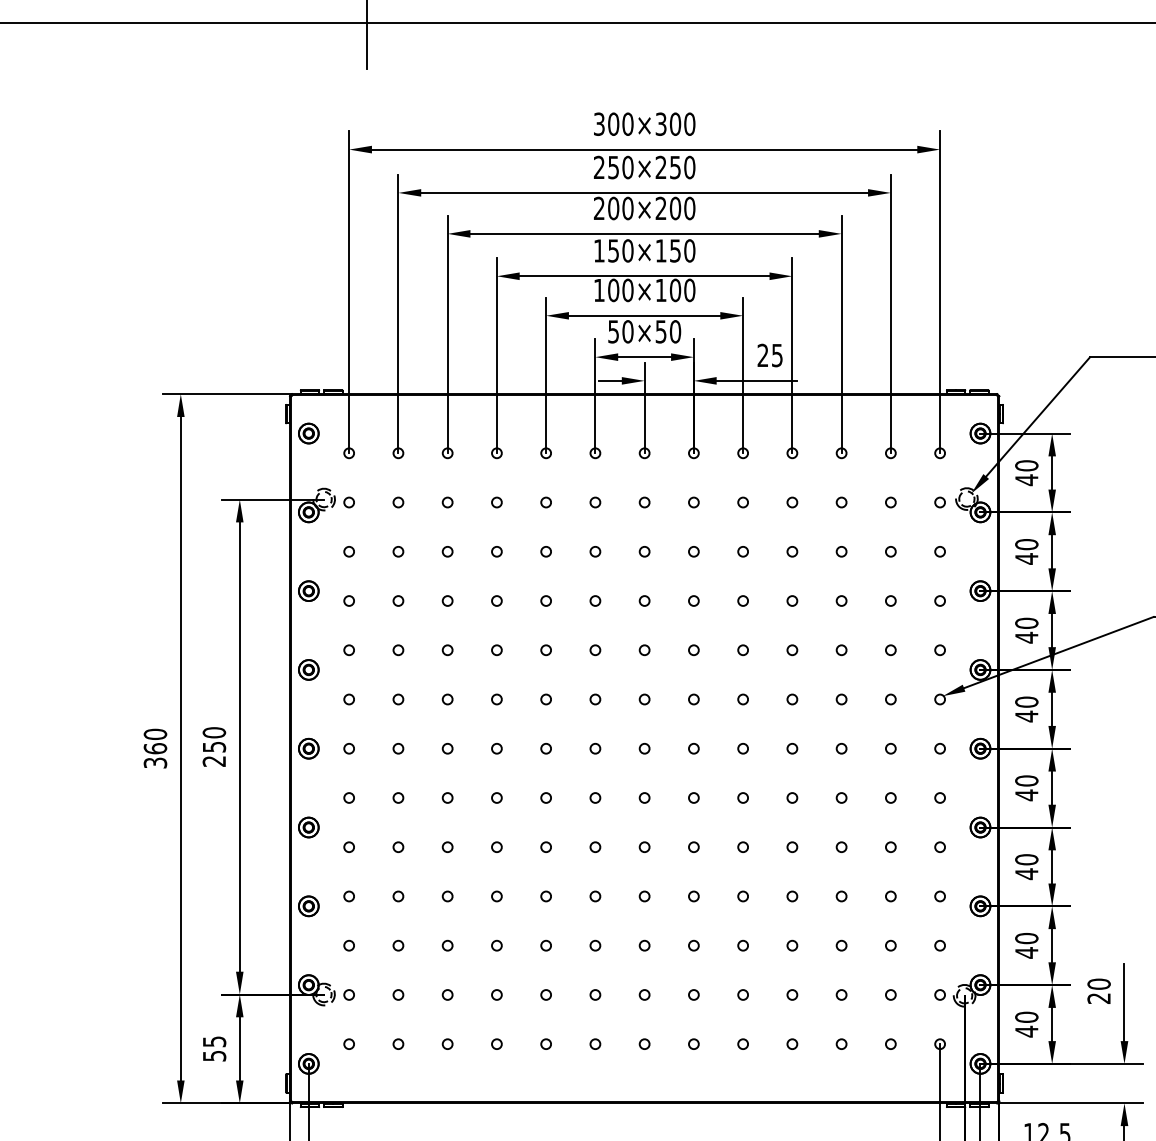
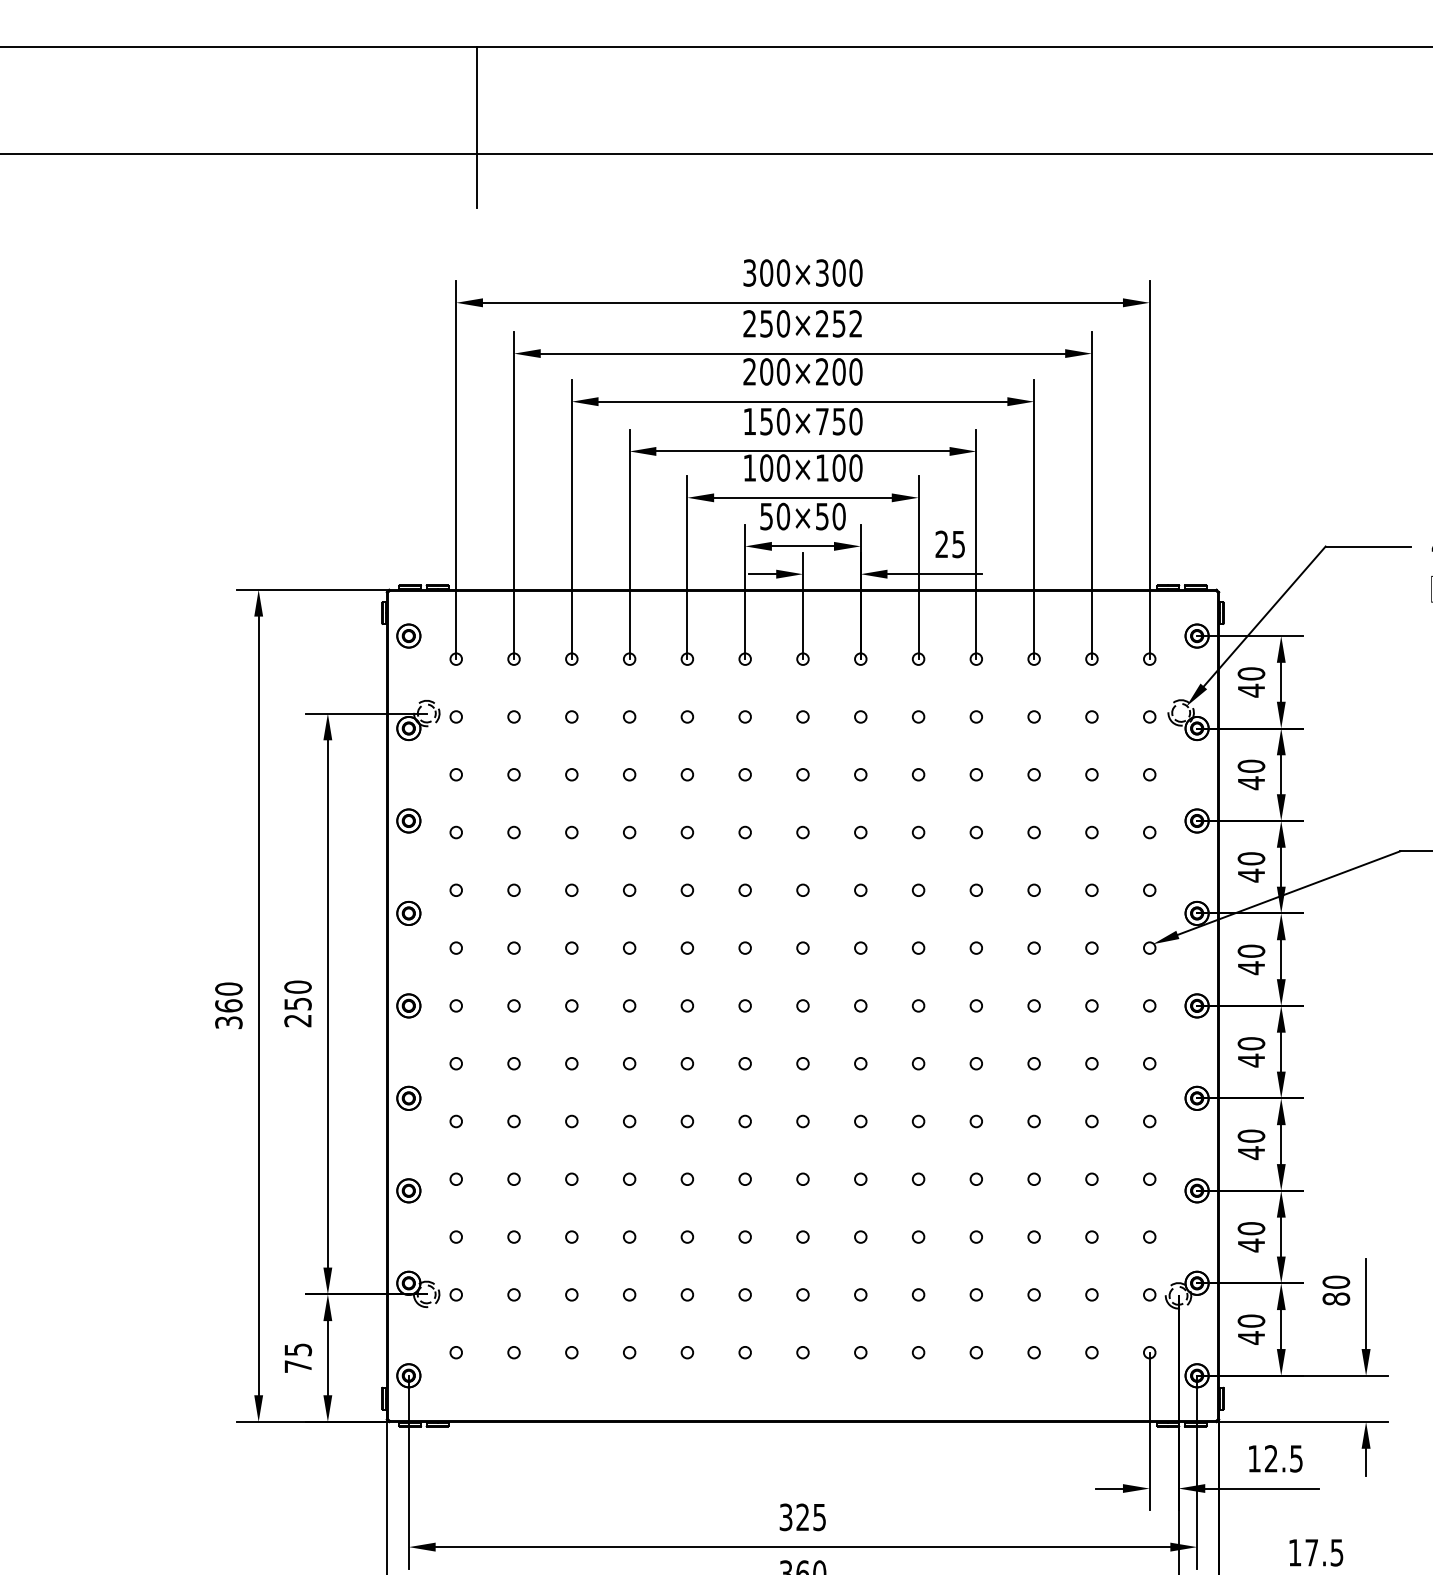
text: (689, 167) -> (855, 323), 250×250 -> 250×252
text: (661, 250) -> (822, 421), 150×150 -> 150×750
text: (1099, 998) -> (1336, 1298), 20 -> 80
text: (214, 1055) -> (298, 1366), 55 -> 75

